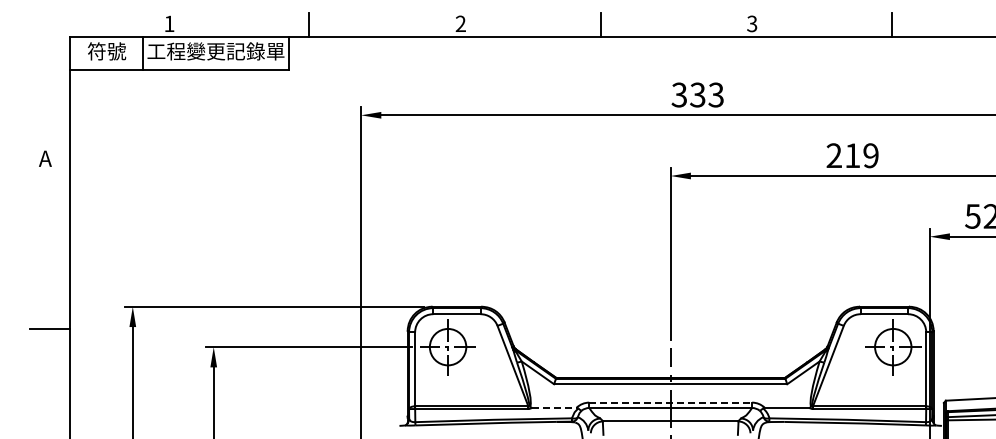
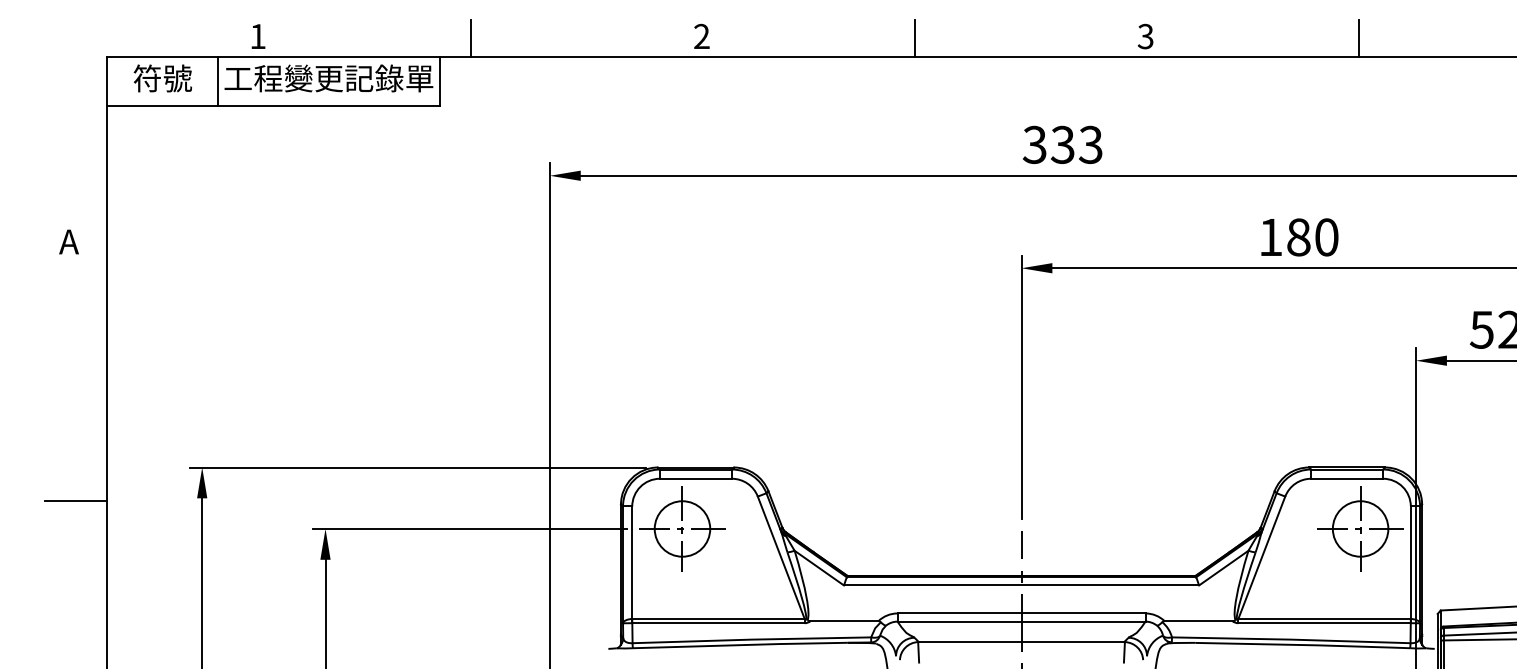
text: (852, 155) -> (1298, 237), 219 -> 180
line: (671, 402) -> (1022, 613), dashed -> solid
line: (554, 407) -> (844, 620), dashed -> solid

